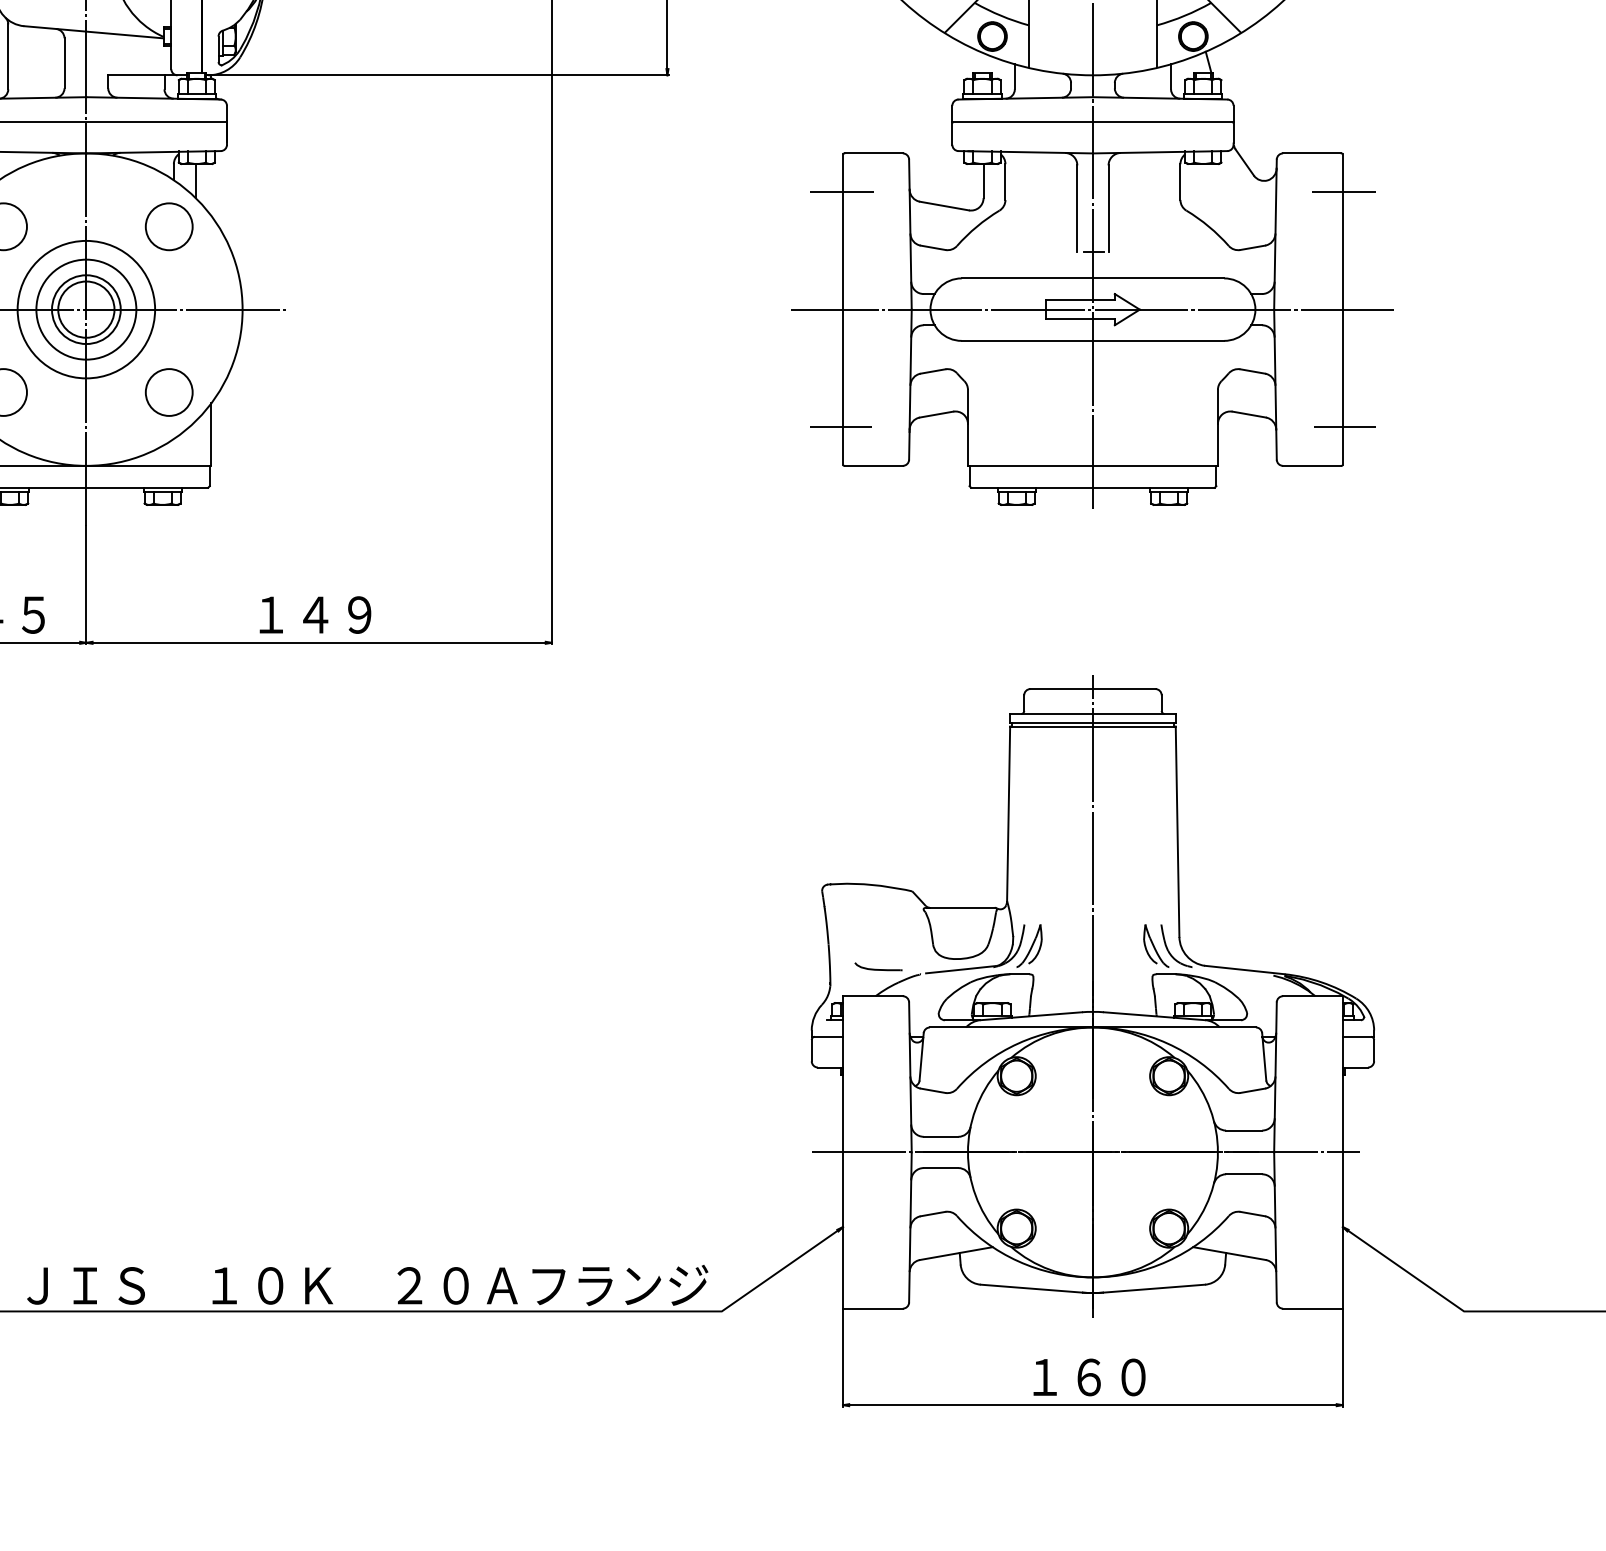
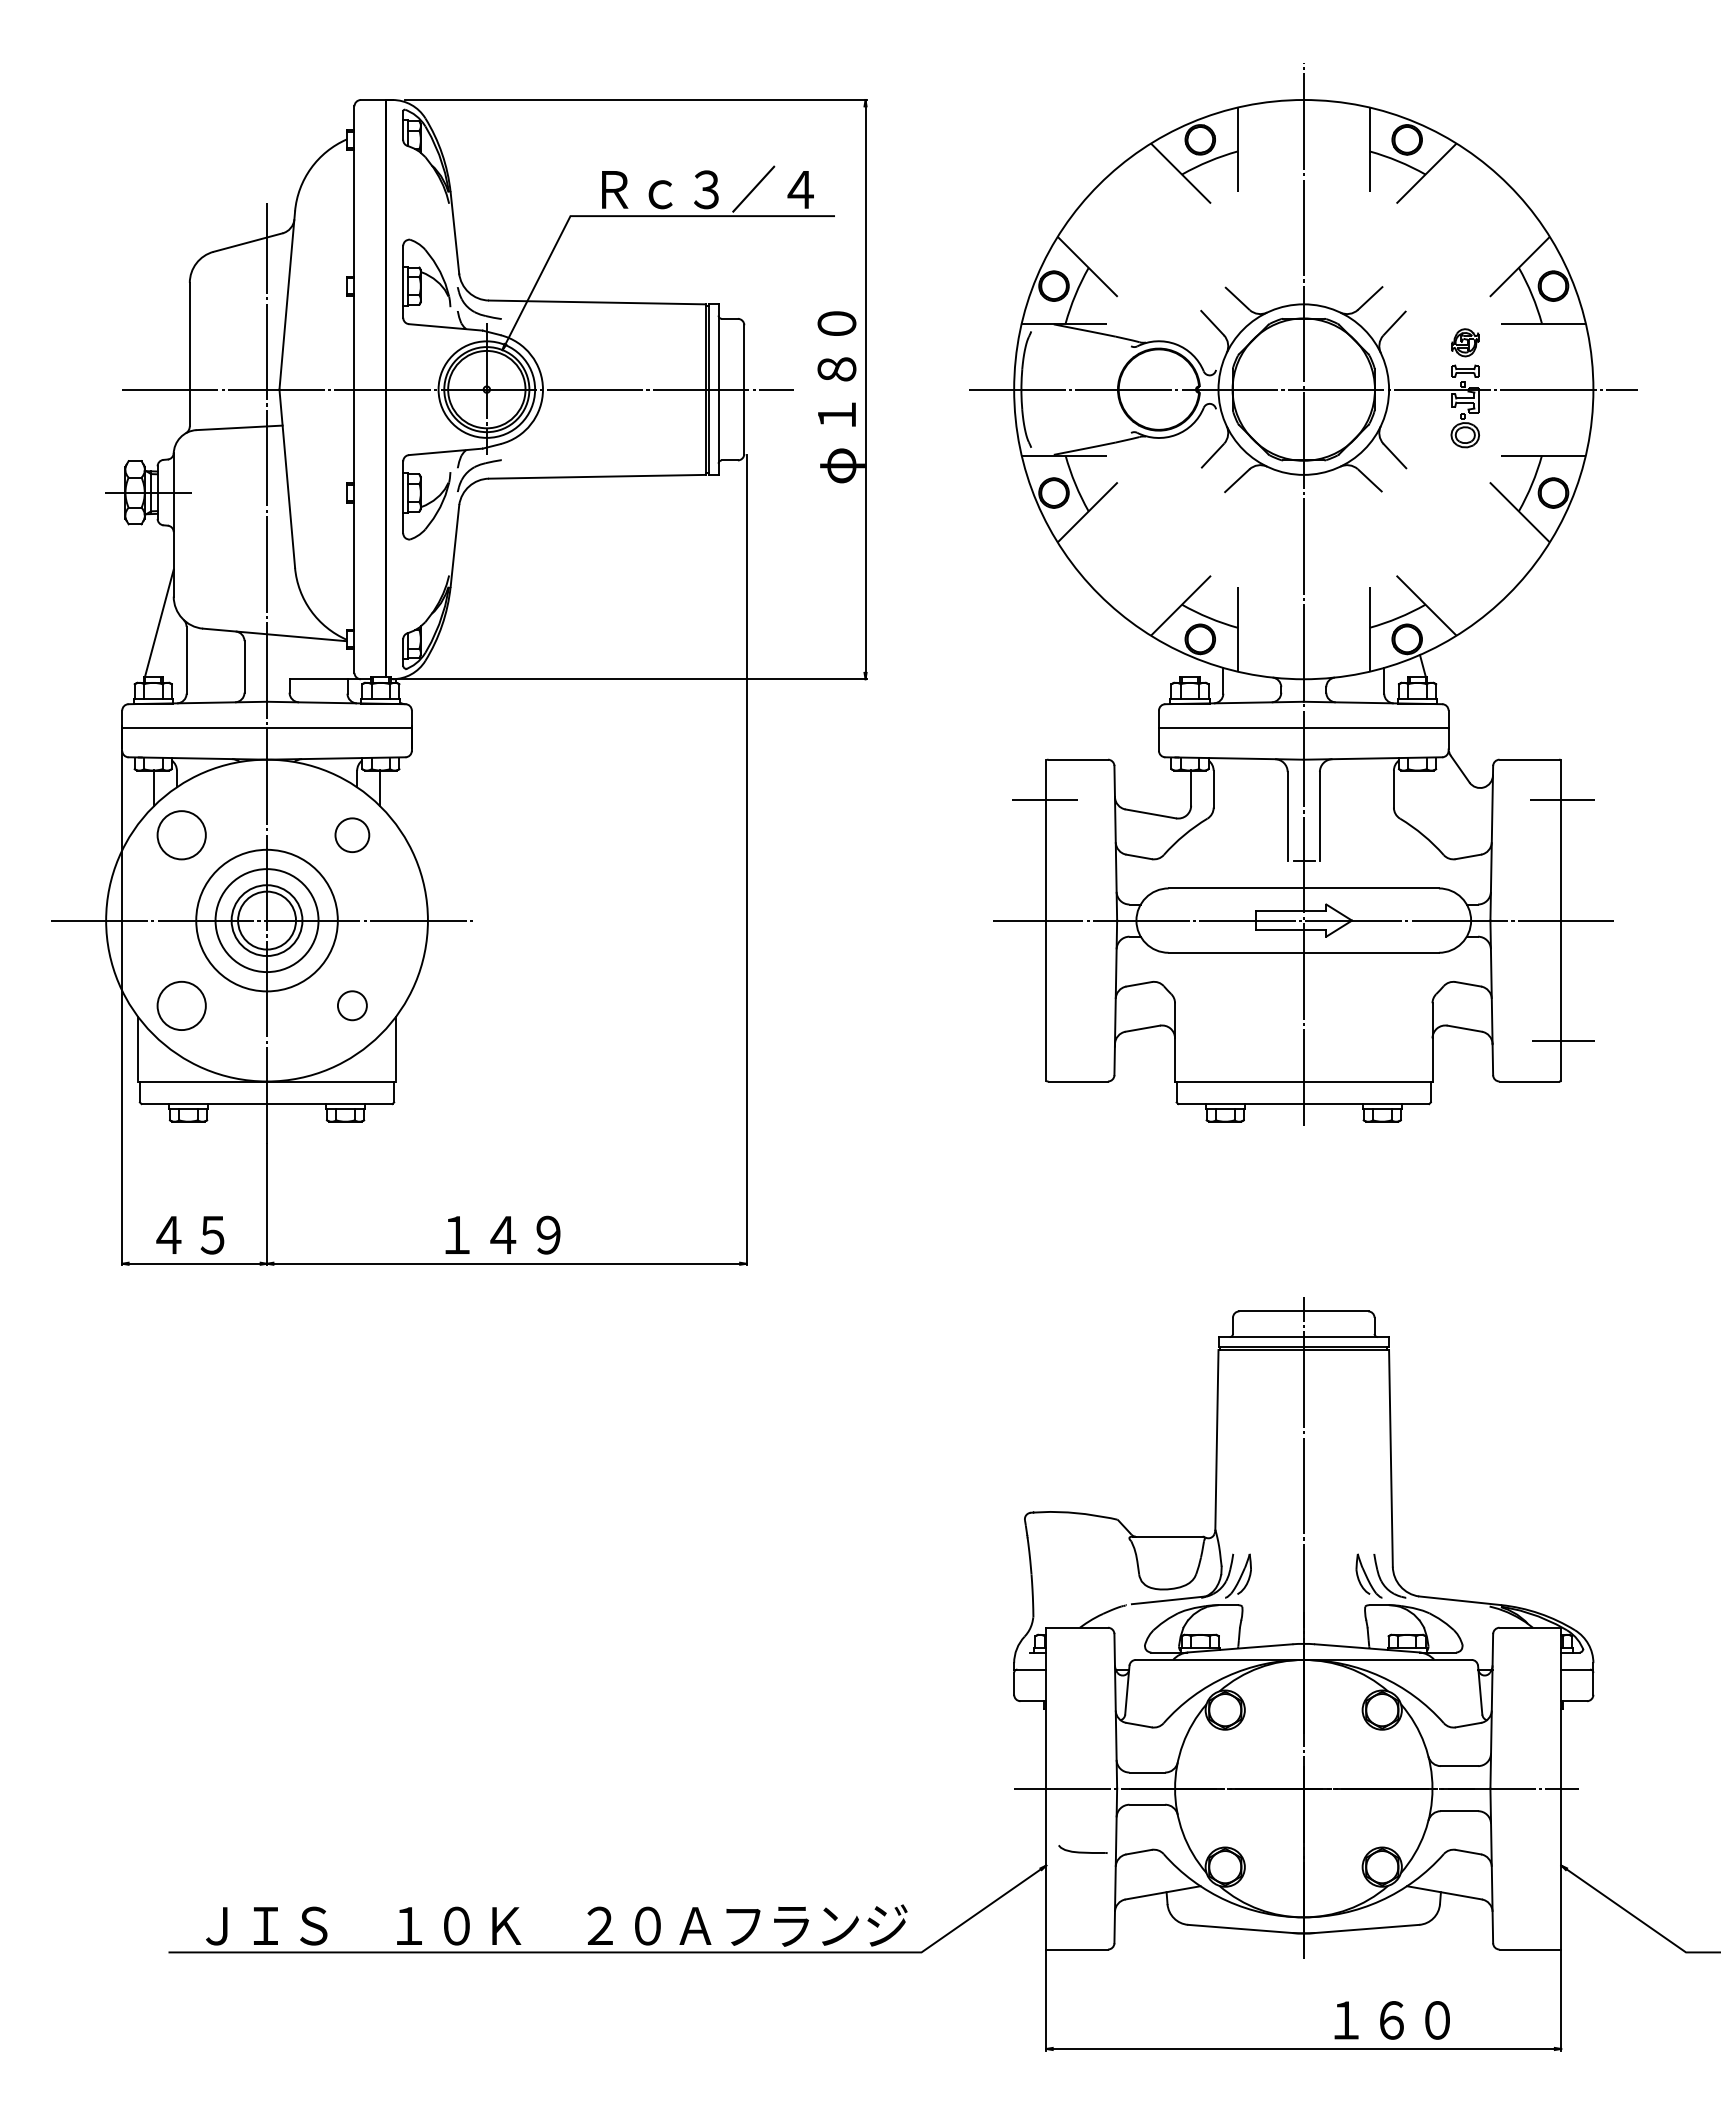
circle: (169, 227) -> (352, 835), size x0.7
circle: (169, 392) -> (352, 1005), size x0.6
line: (840, 427) -> (1043, 1041), removed
part: (878, 966) -> (1082, 1849), moved
text: (1088, 1377) -> (1391, 2020), moved

